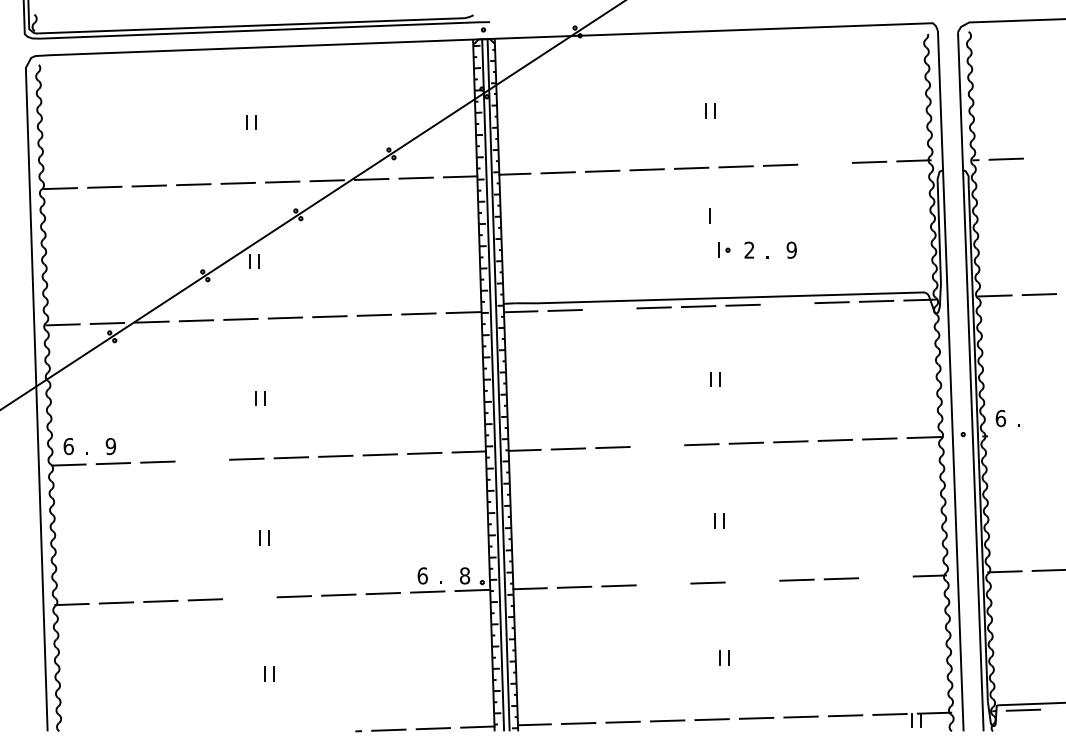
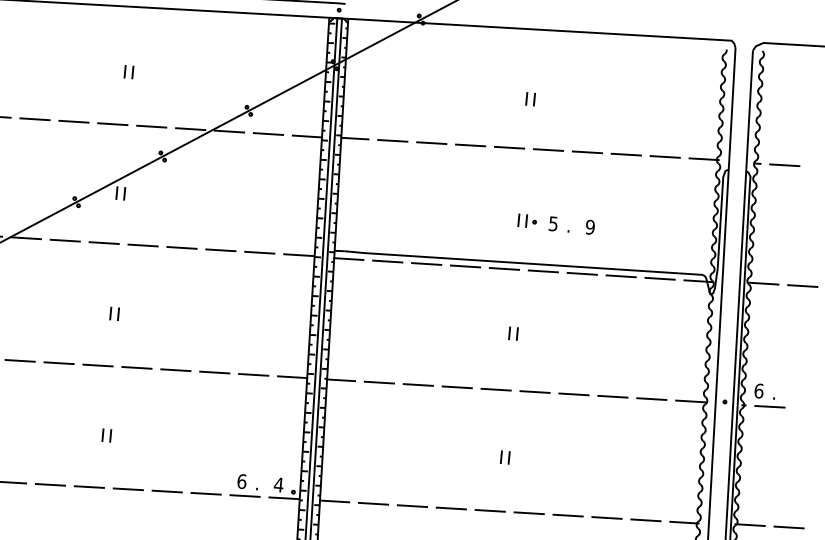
line: (824, 163) -> (625, 154), added
line: (709, 215) -> (518, 220), moved
text: (749, 249) -> (553, 223), 2 -> 5
line: (787, 303) -> (582, 273), added
line: (609, 308) -> (426, 263), added
line: (1014, 434) -> (769, 406), added
line: (657, 445) -> (457, 386), added
line: (201, 460) -> (58, 362), added
text: (464, 575) -> (278, 484), 8 -> 4
line: (885, 576) -> (645, 519), added
line: (752, 581) -> (529, 513), added
line: (663, 584) -> (451, 508), added
line: (249, 597) -> (89, 486), added

